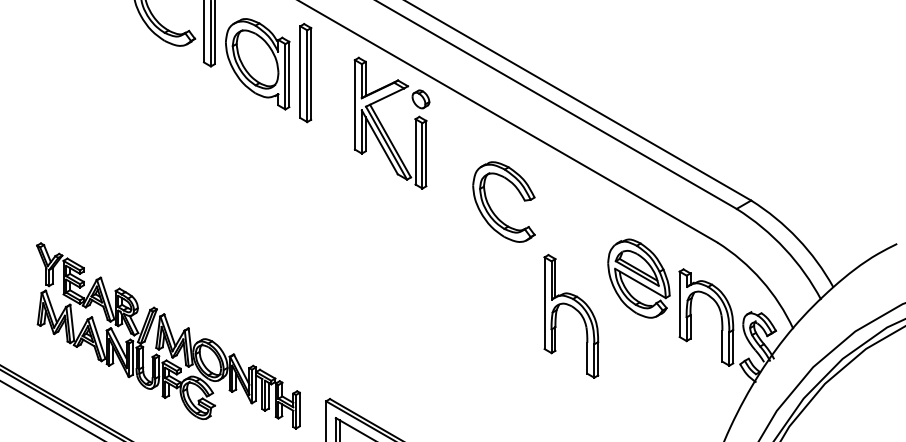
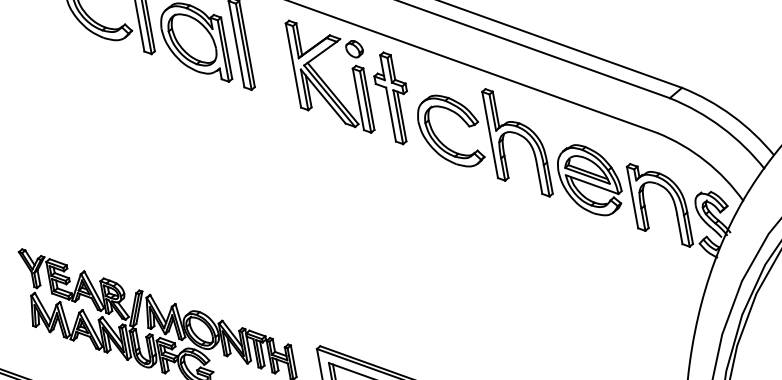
part: (451, 157) -> (393, 98), added
part: (575, 310) -> (520, 136), moved

